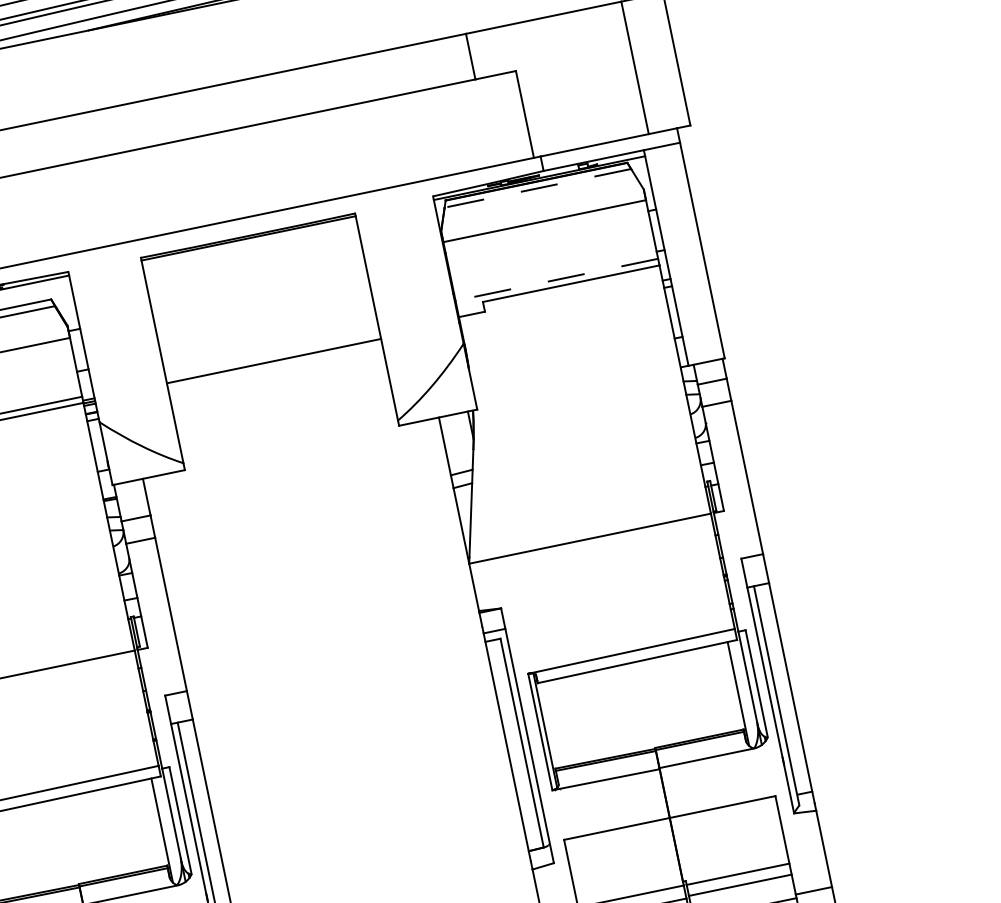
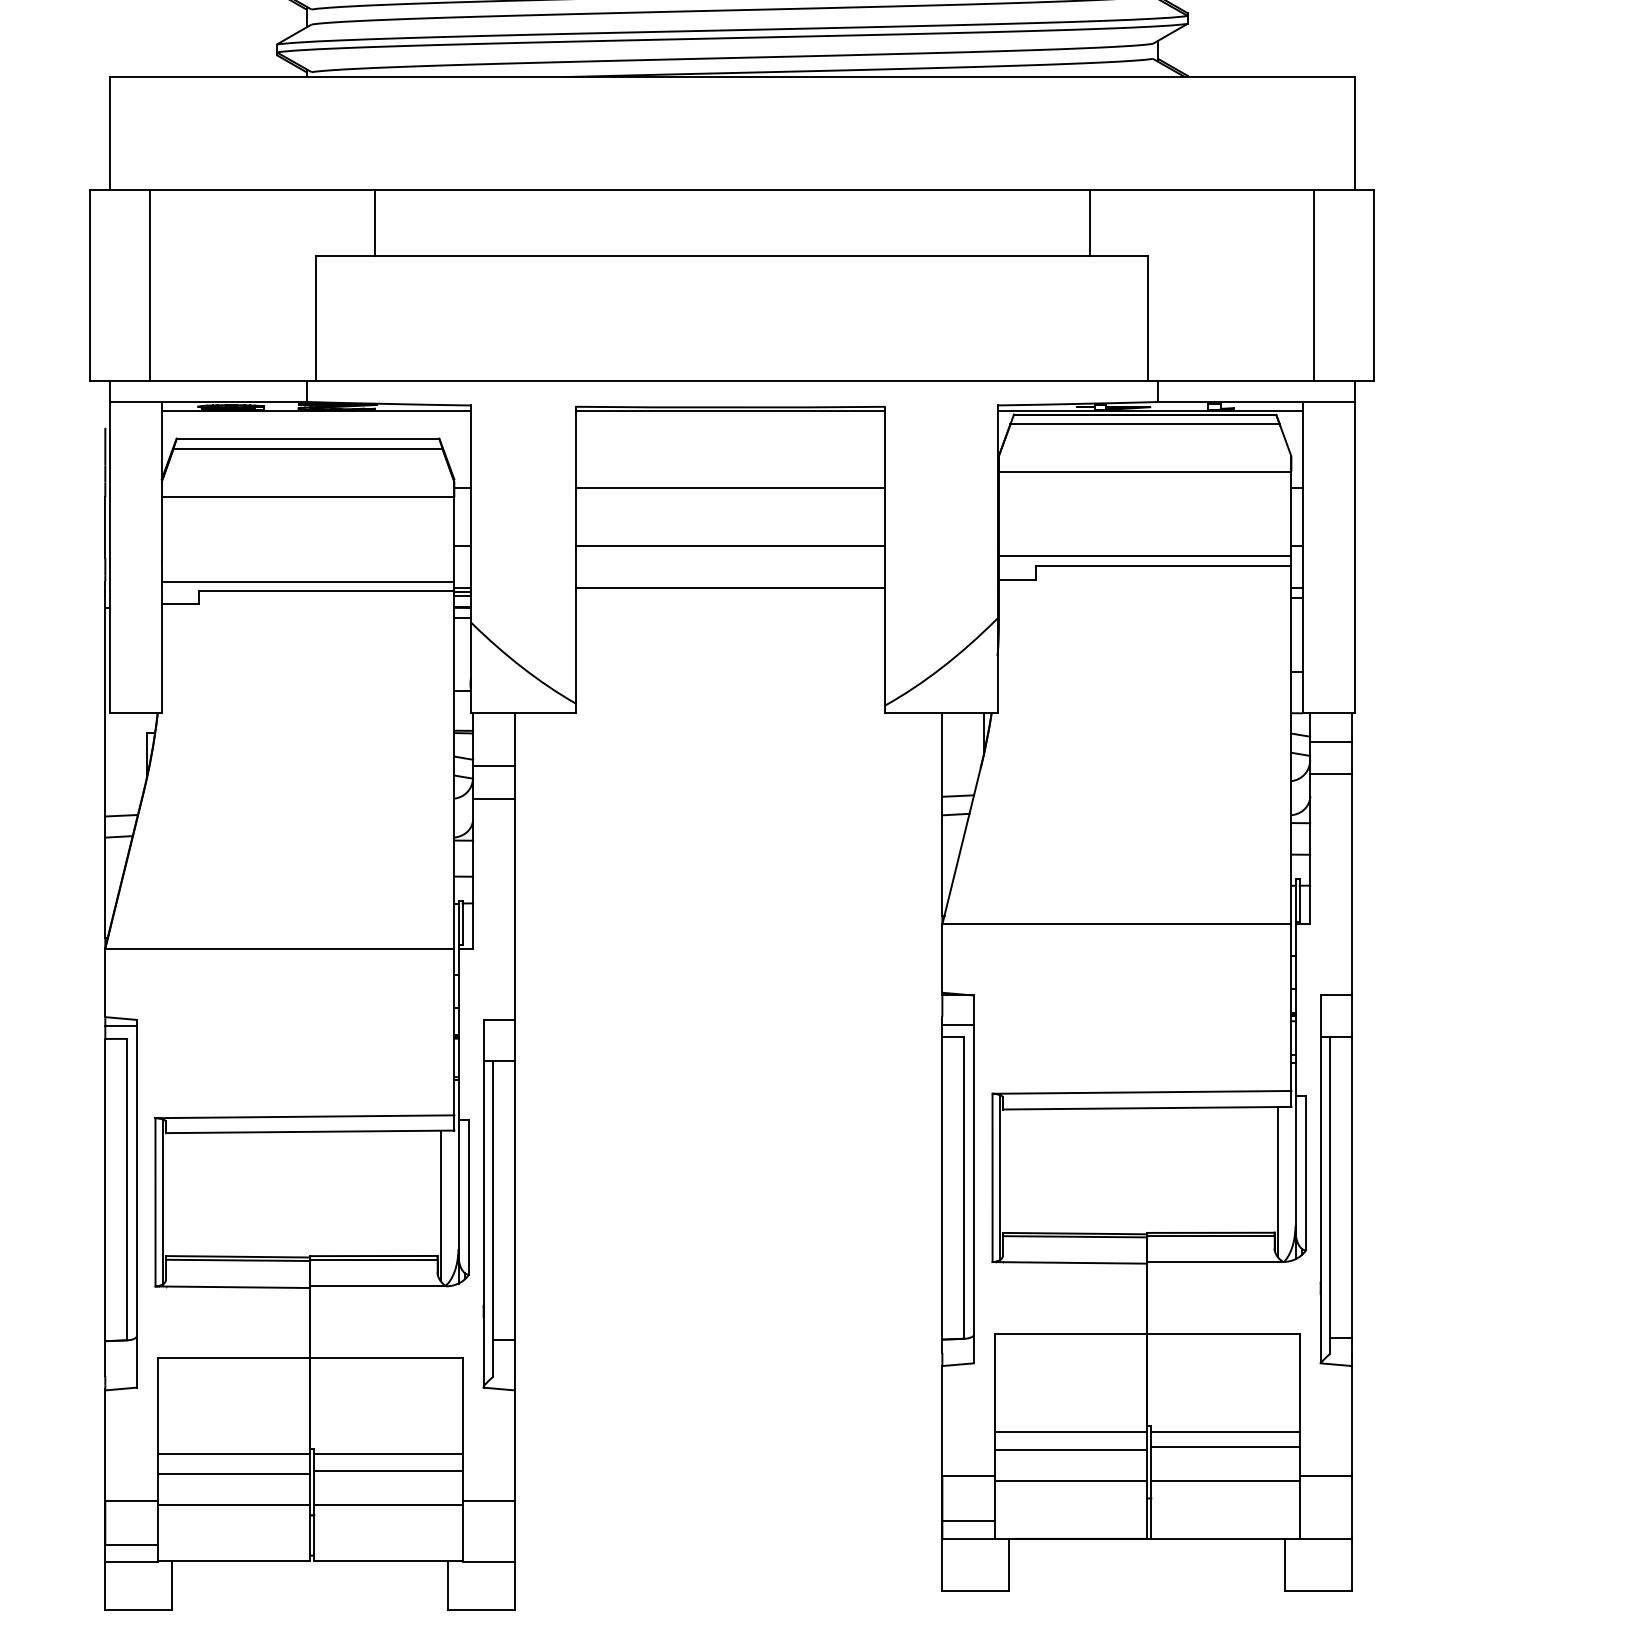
line: (538, 188) -> (1145, 424), dashed -> solid
line: (556, 279) -> (1144, 556), dashed -> solid
line: (259, 291) -> (729, 487), added
line: (267, 332) -> (729, 546), added

